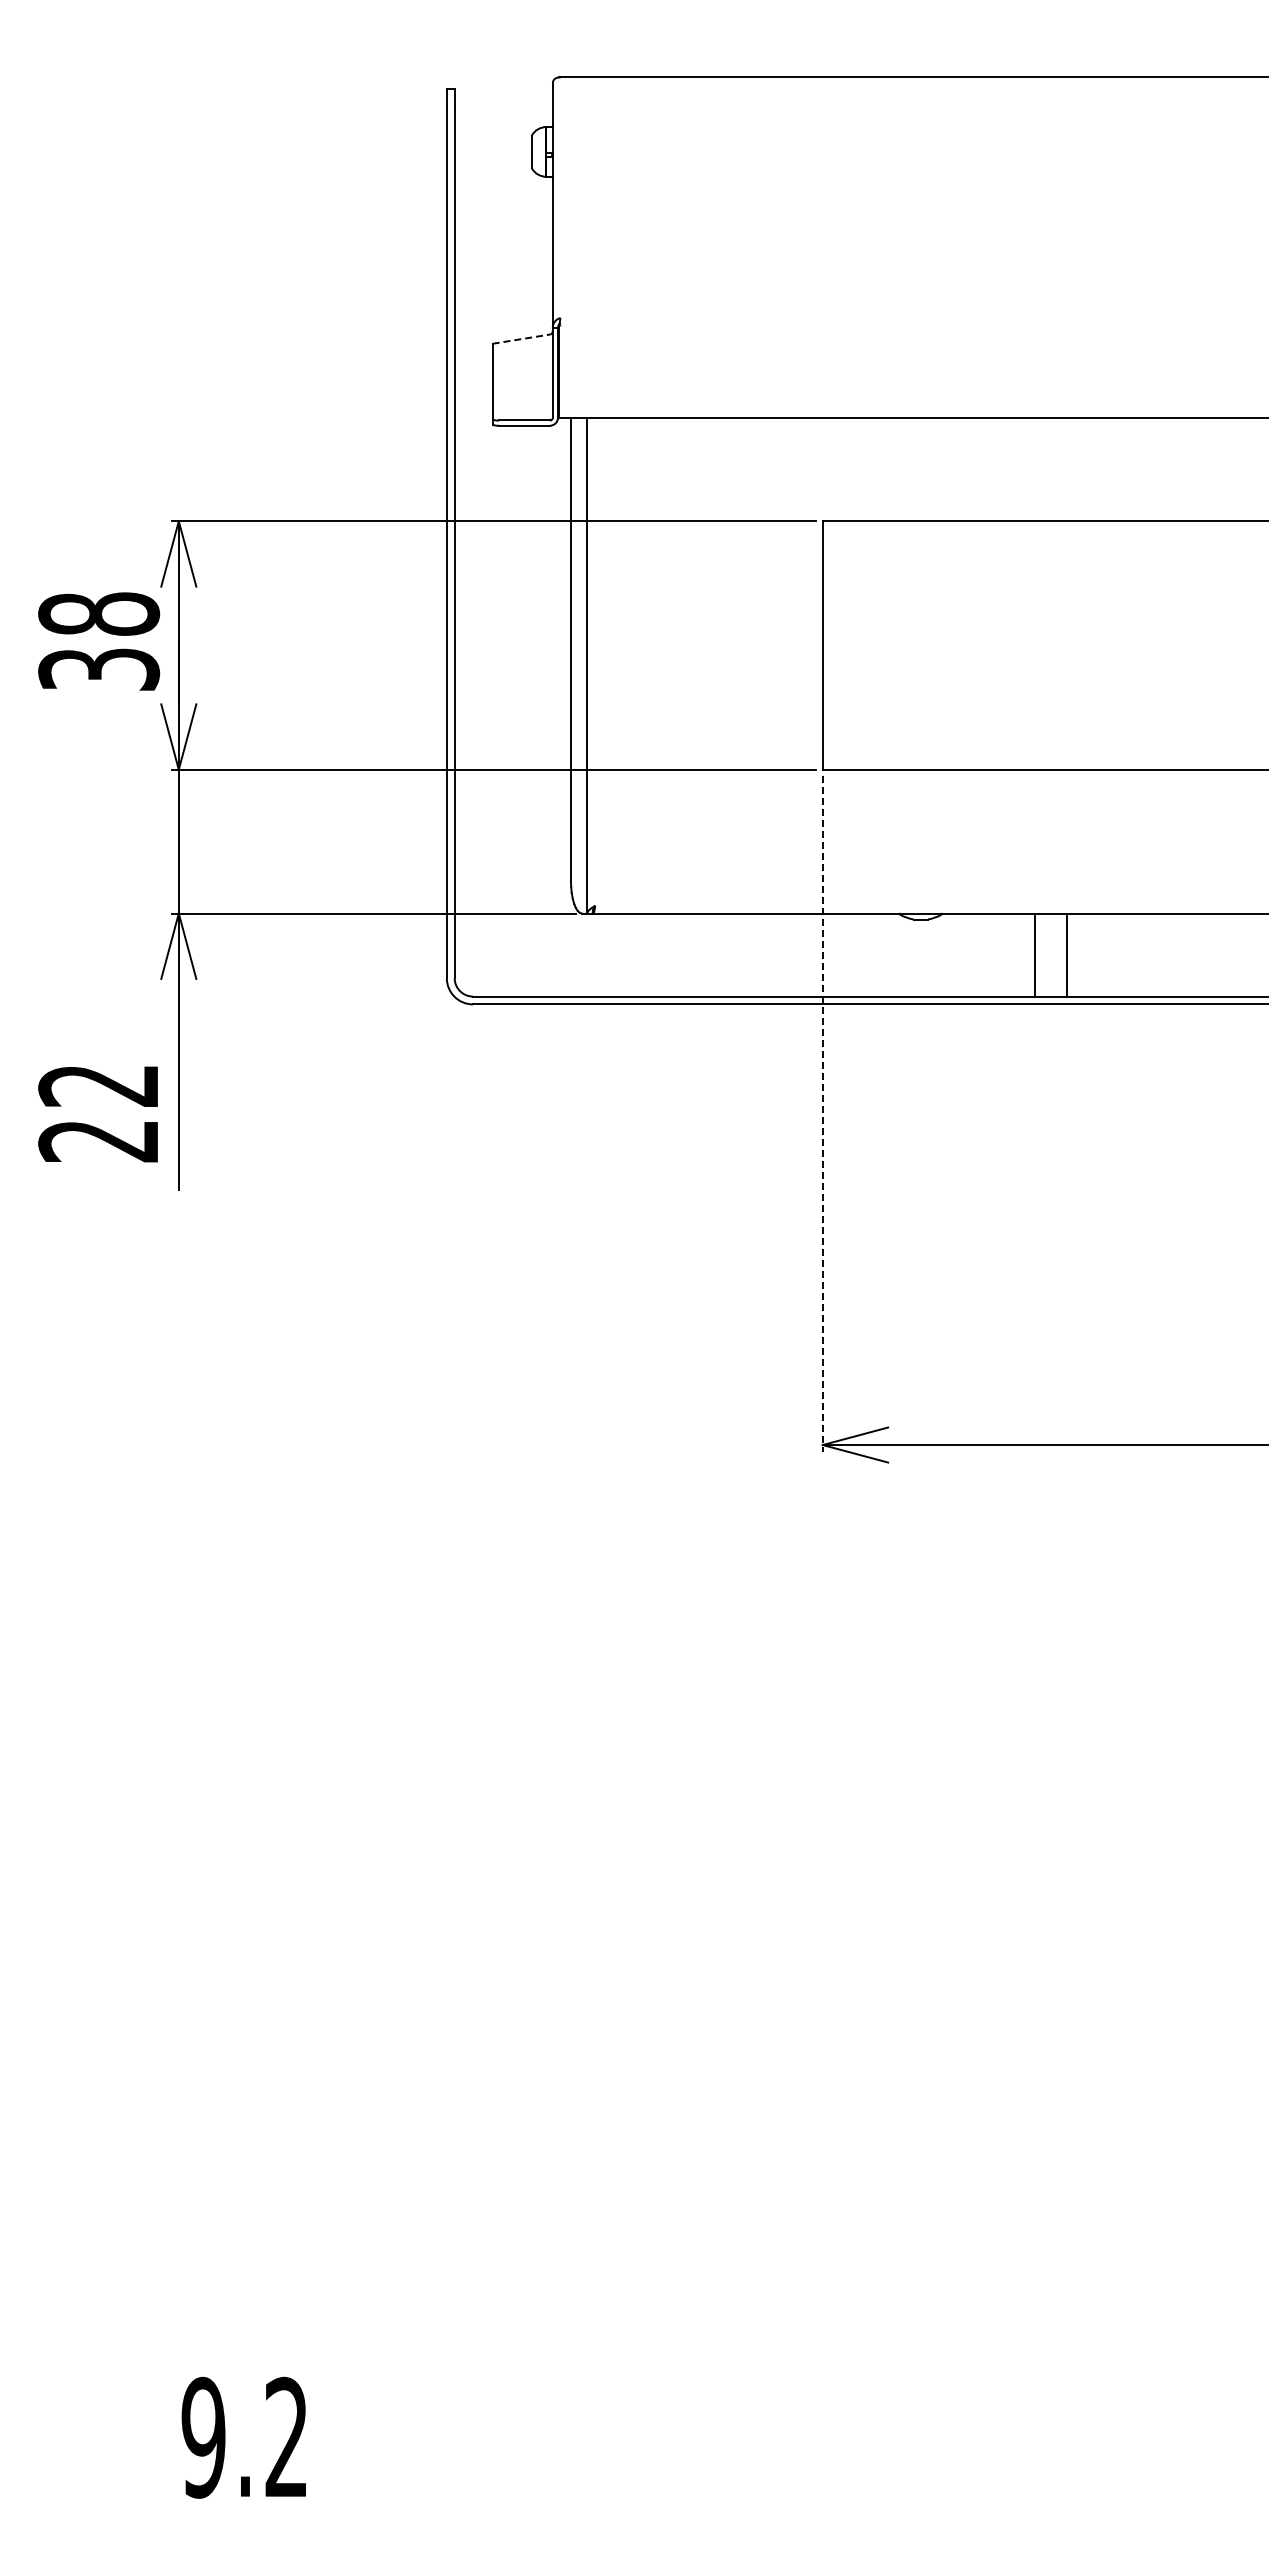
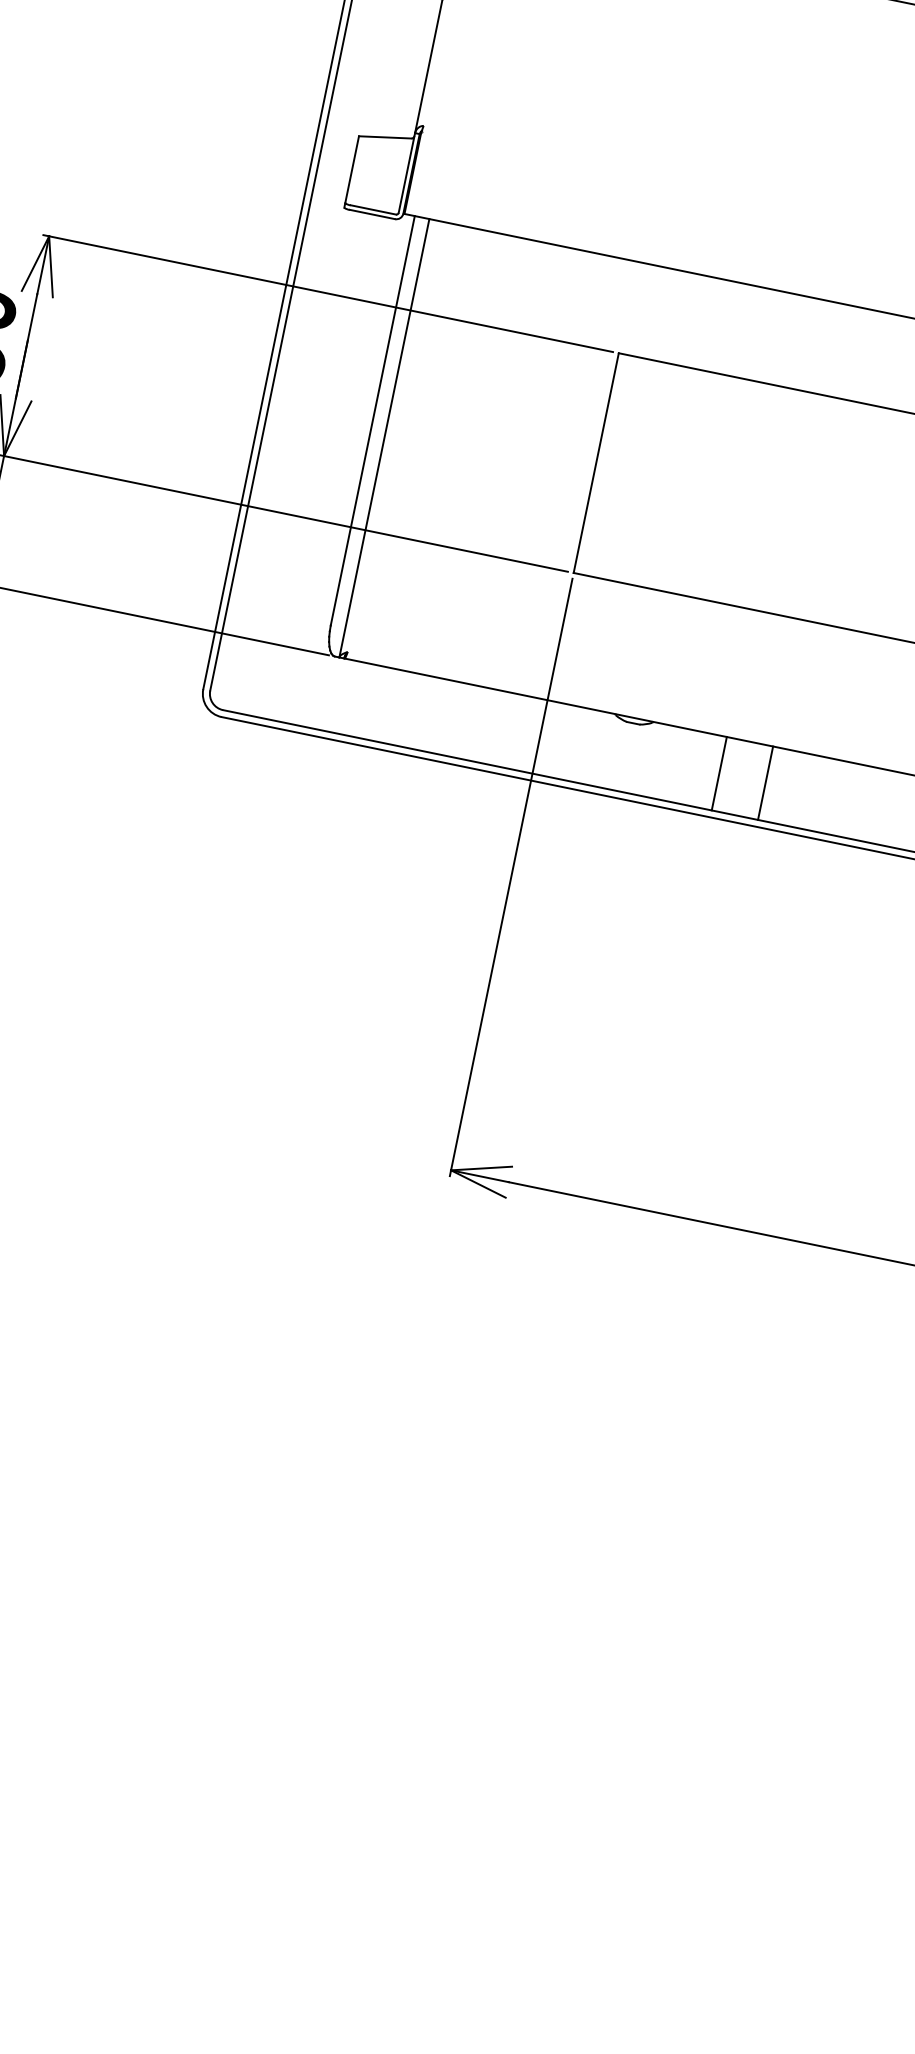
line: (521, 339) -> (385, 137), dashed -> solid
line: (1034, 954) -> (765, 782), moved
line: (1067, 954) -> (719, 773), moved
line: (822, 1113) -> (511, 877), dashed -> solid

